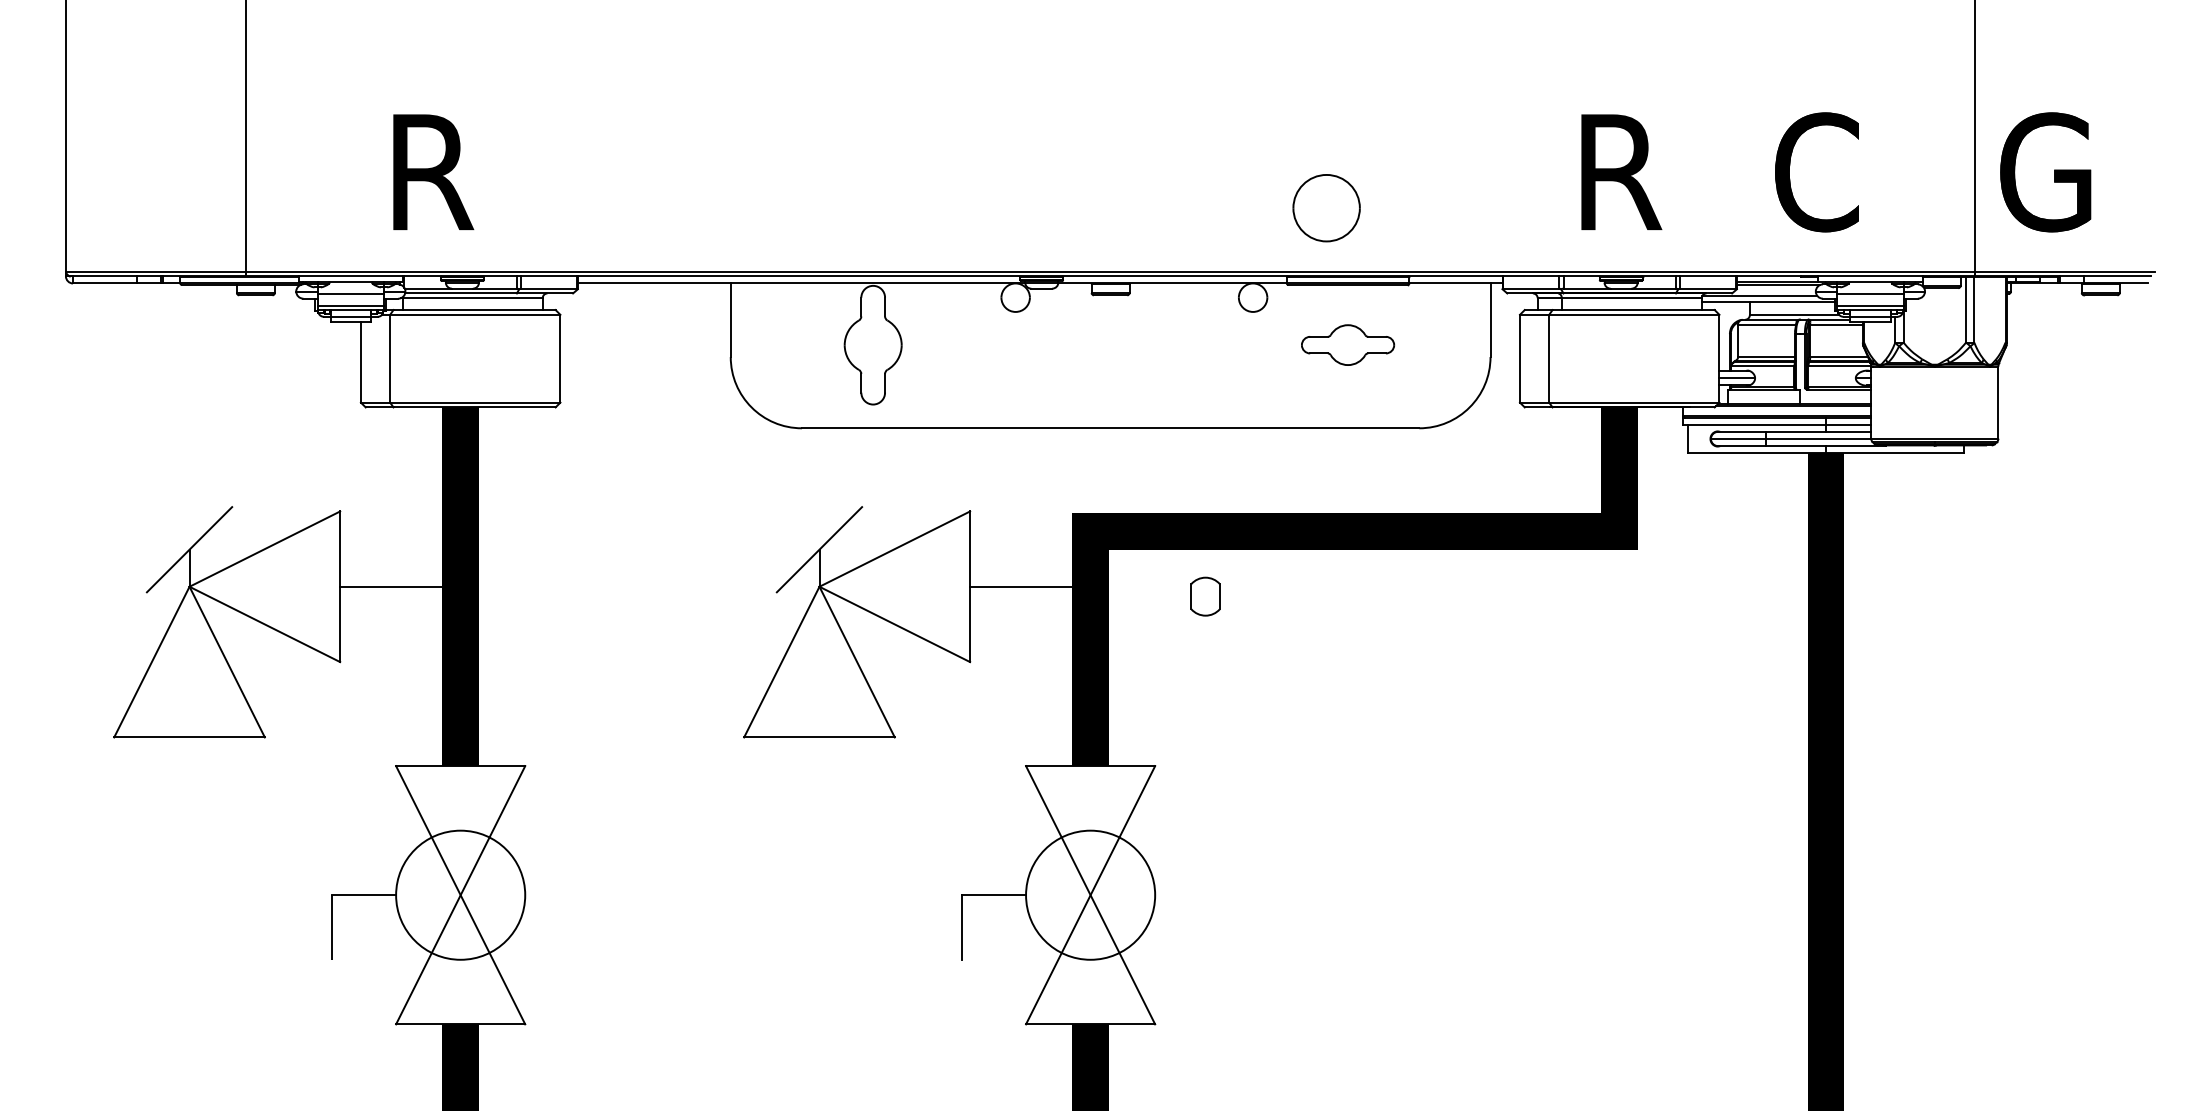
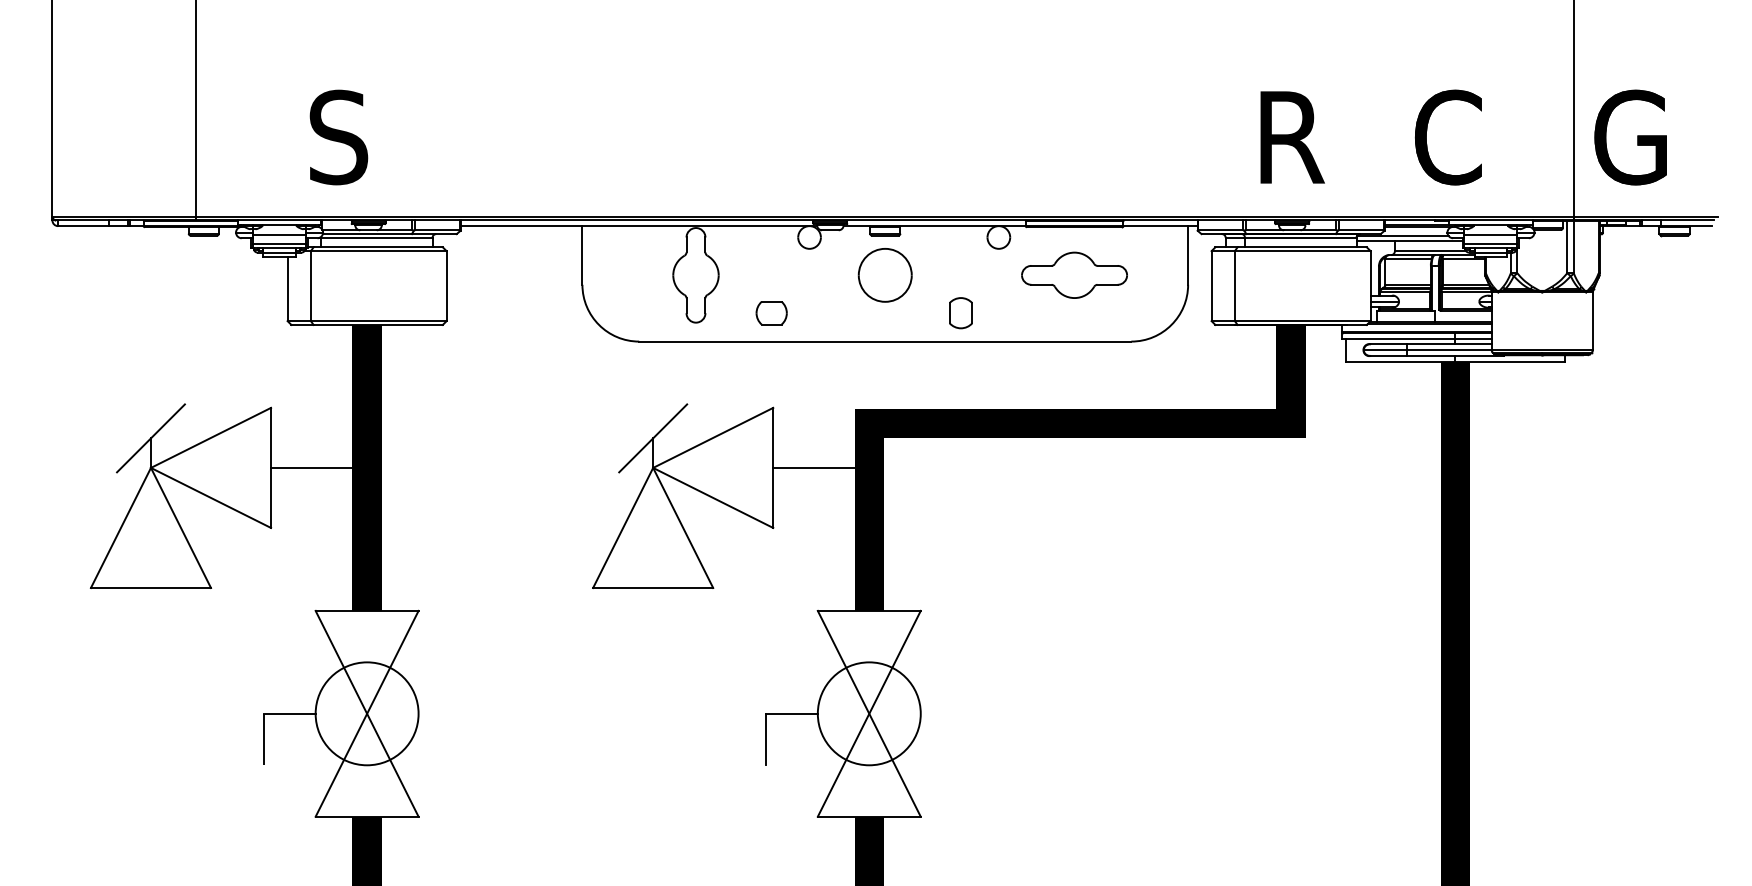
text: (431, 172) -> (343, 137), R -> S
part: (1326, 208) -> (885, 275), moved
part: (1347, 344) -> (1074, 274), size x1.43
part: (968, 392) -> (771, 313), added
part: (1205, 596) -> (960, 313), moved

